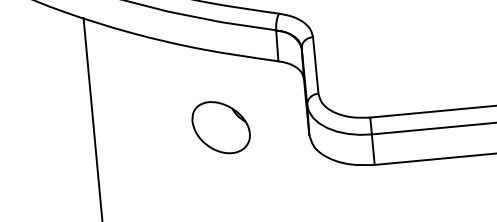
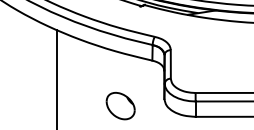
part: (220, 128) -> (120, 106), moved

